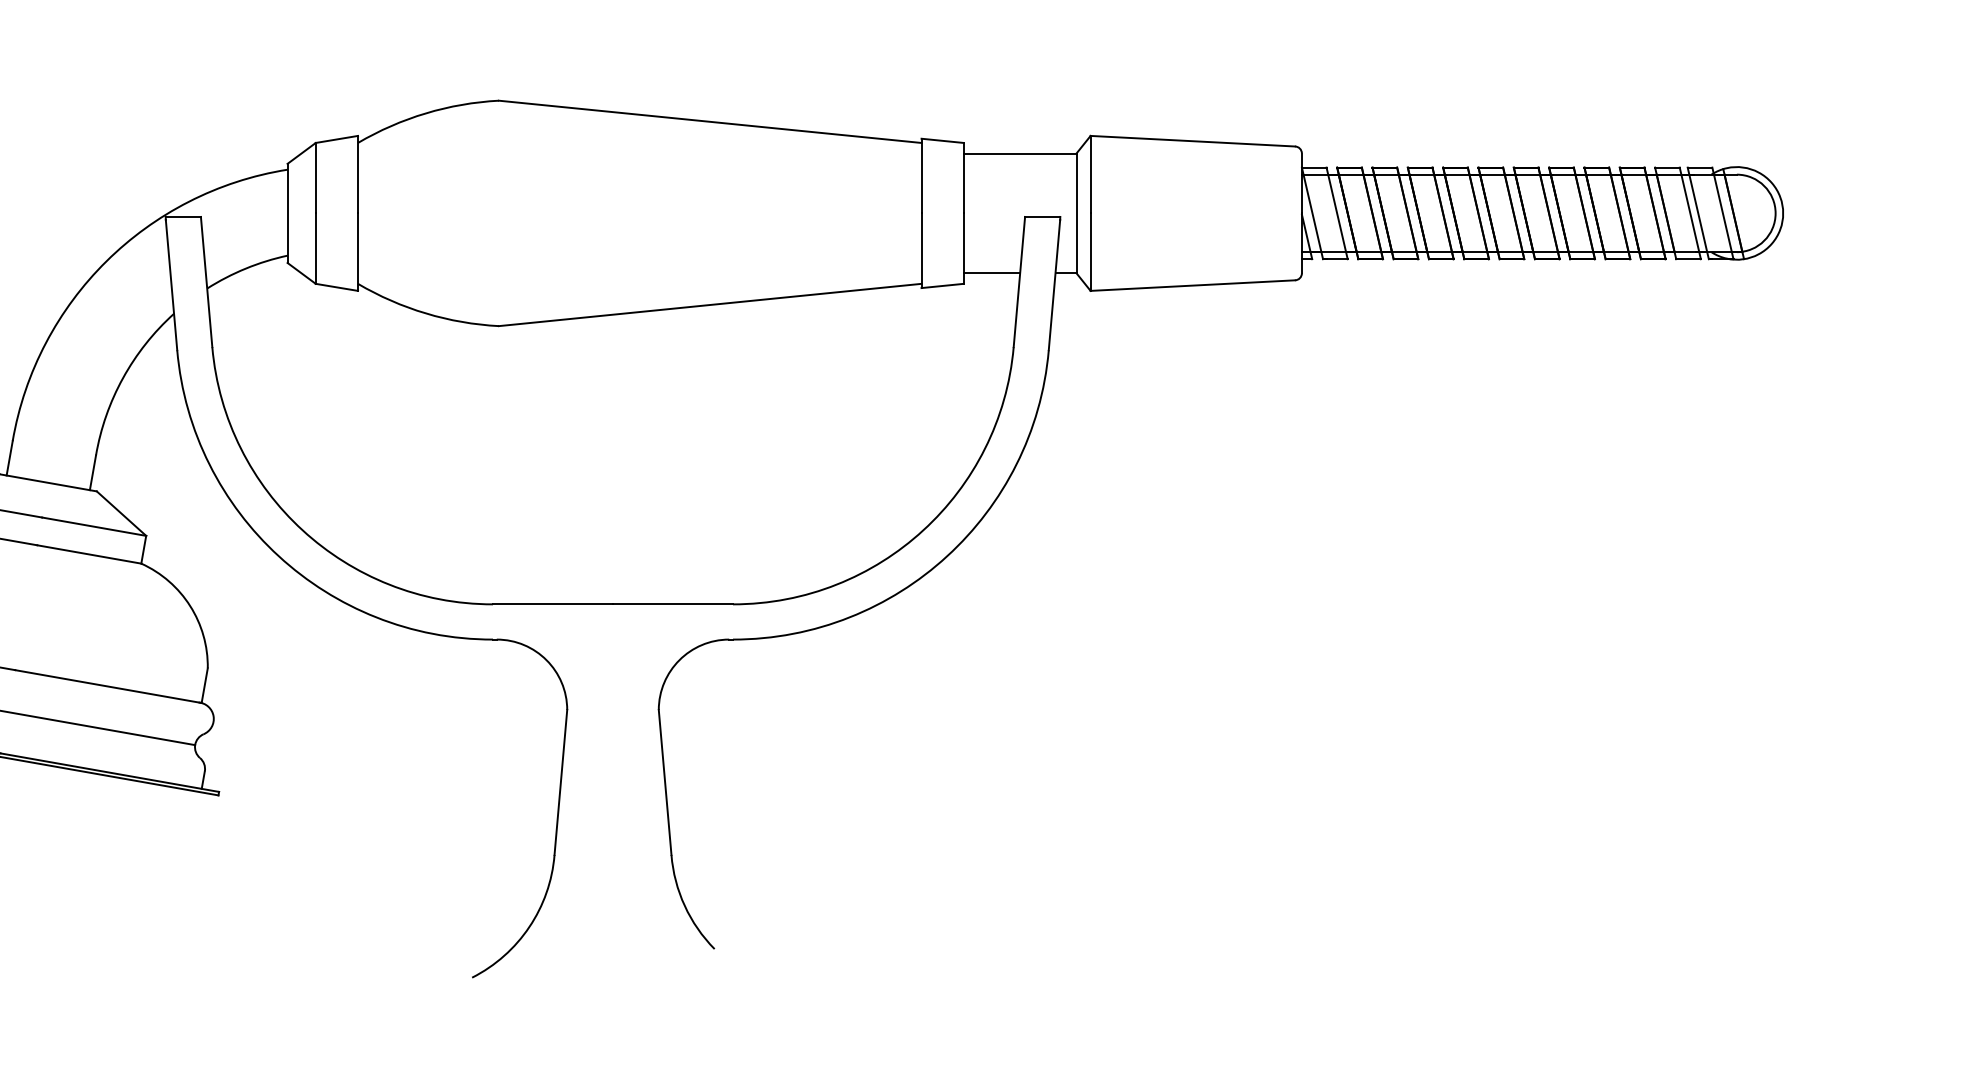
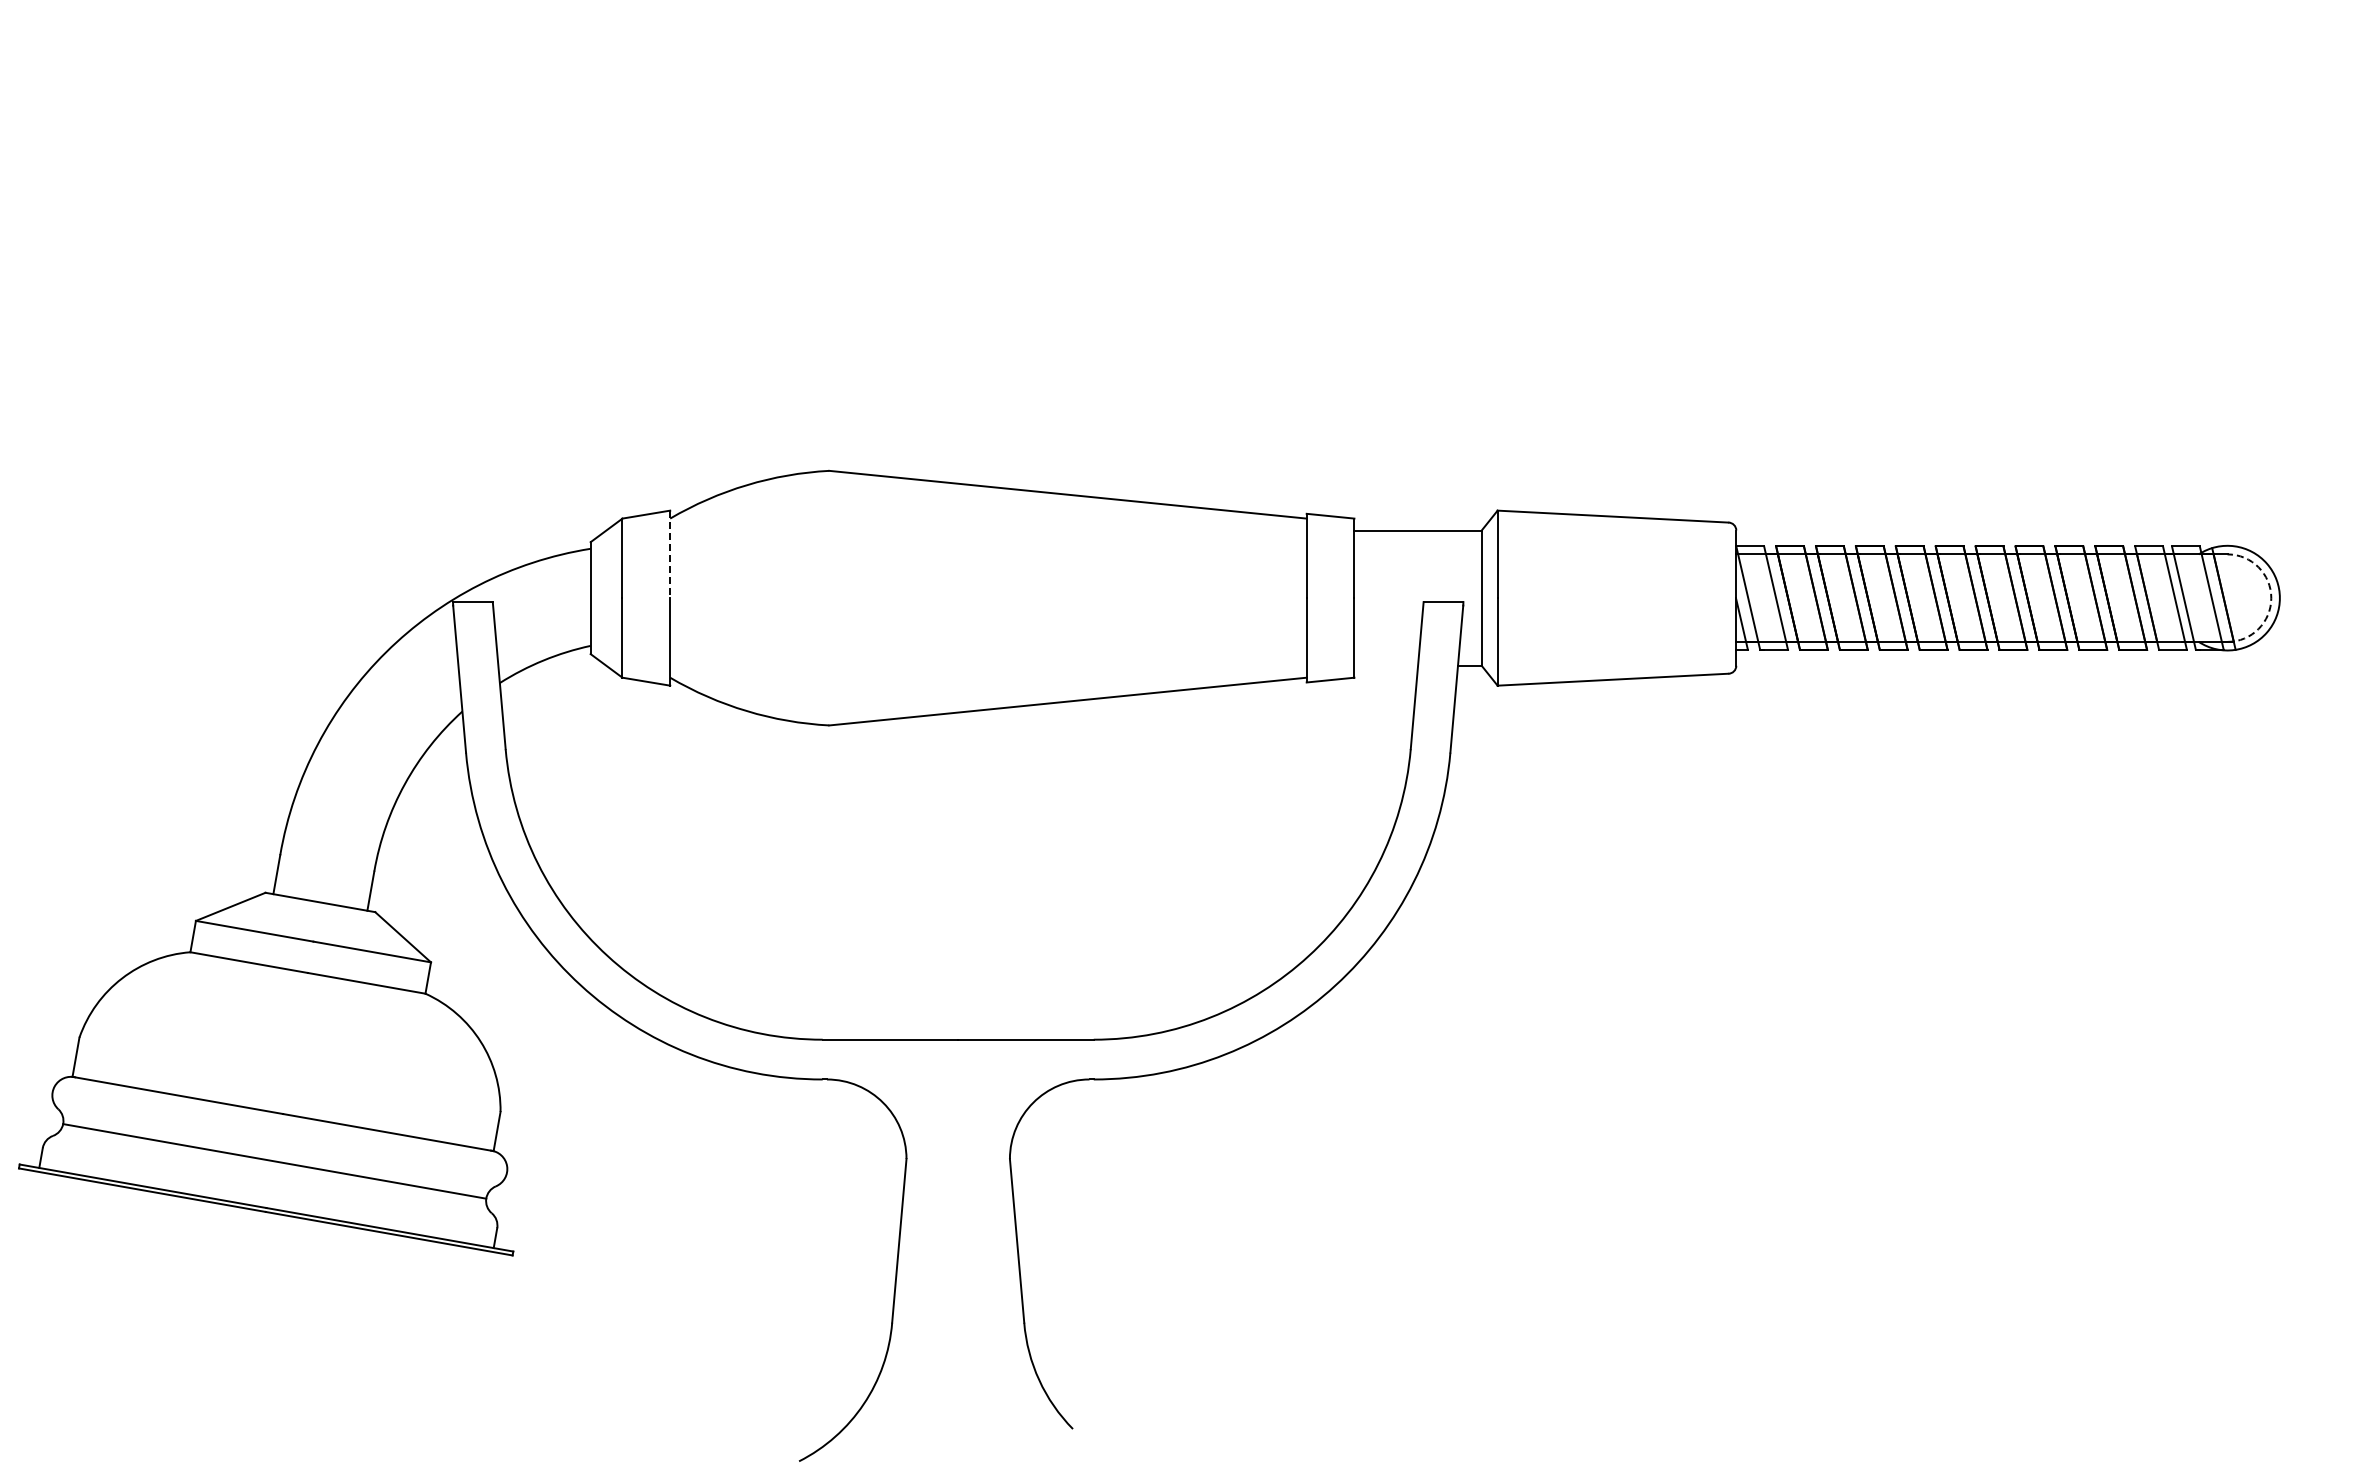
line: (358, 174) -> (670, 554), solid -> dashed
arc: (1775, 213) -> (2271, 598), solid -> dashed
line: (992, 273) -> (1386, 665), removed

